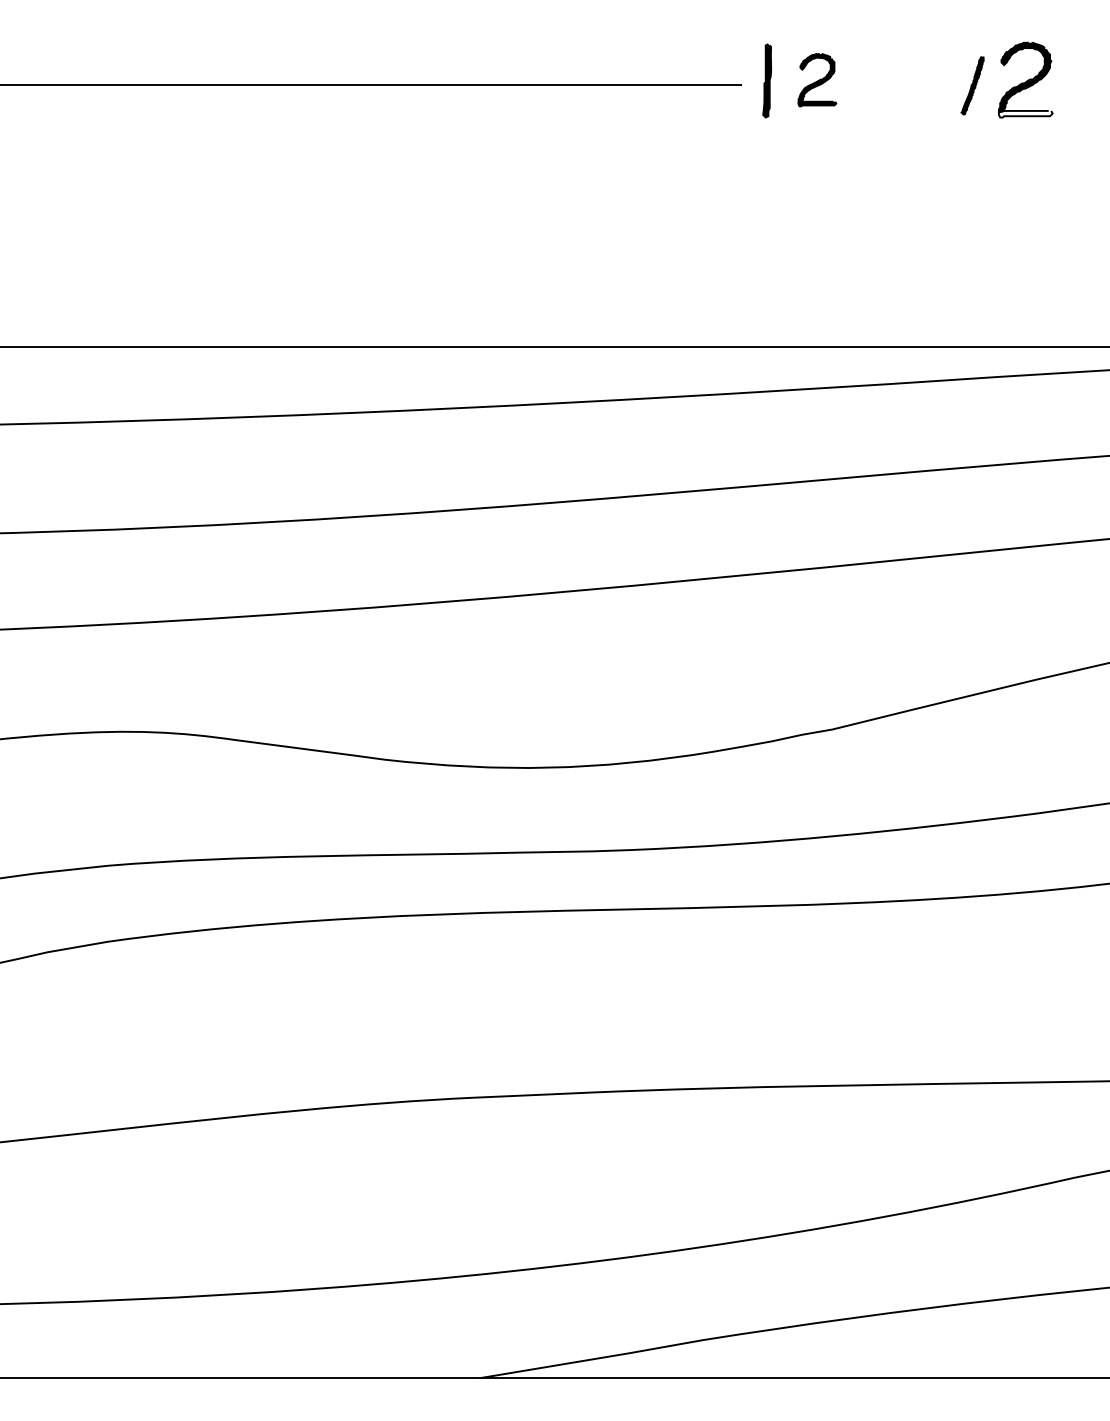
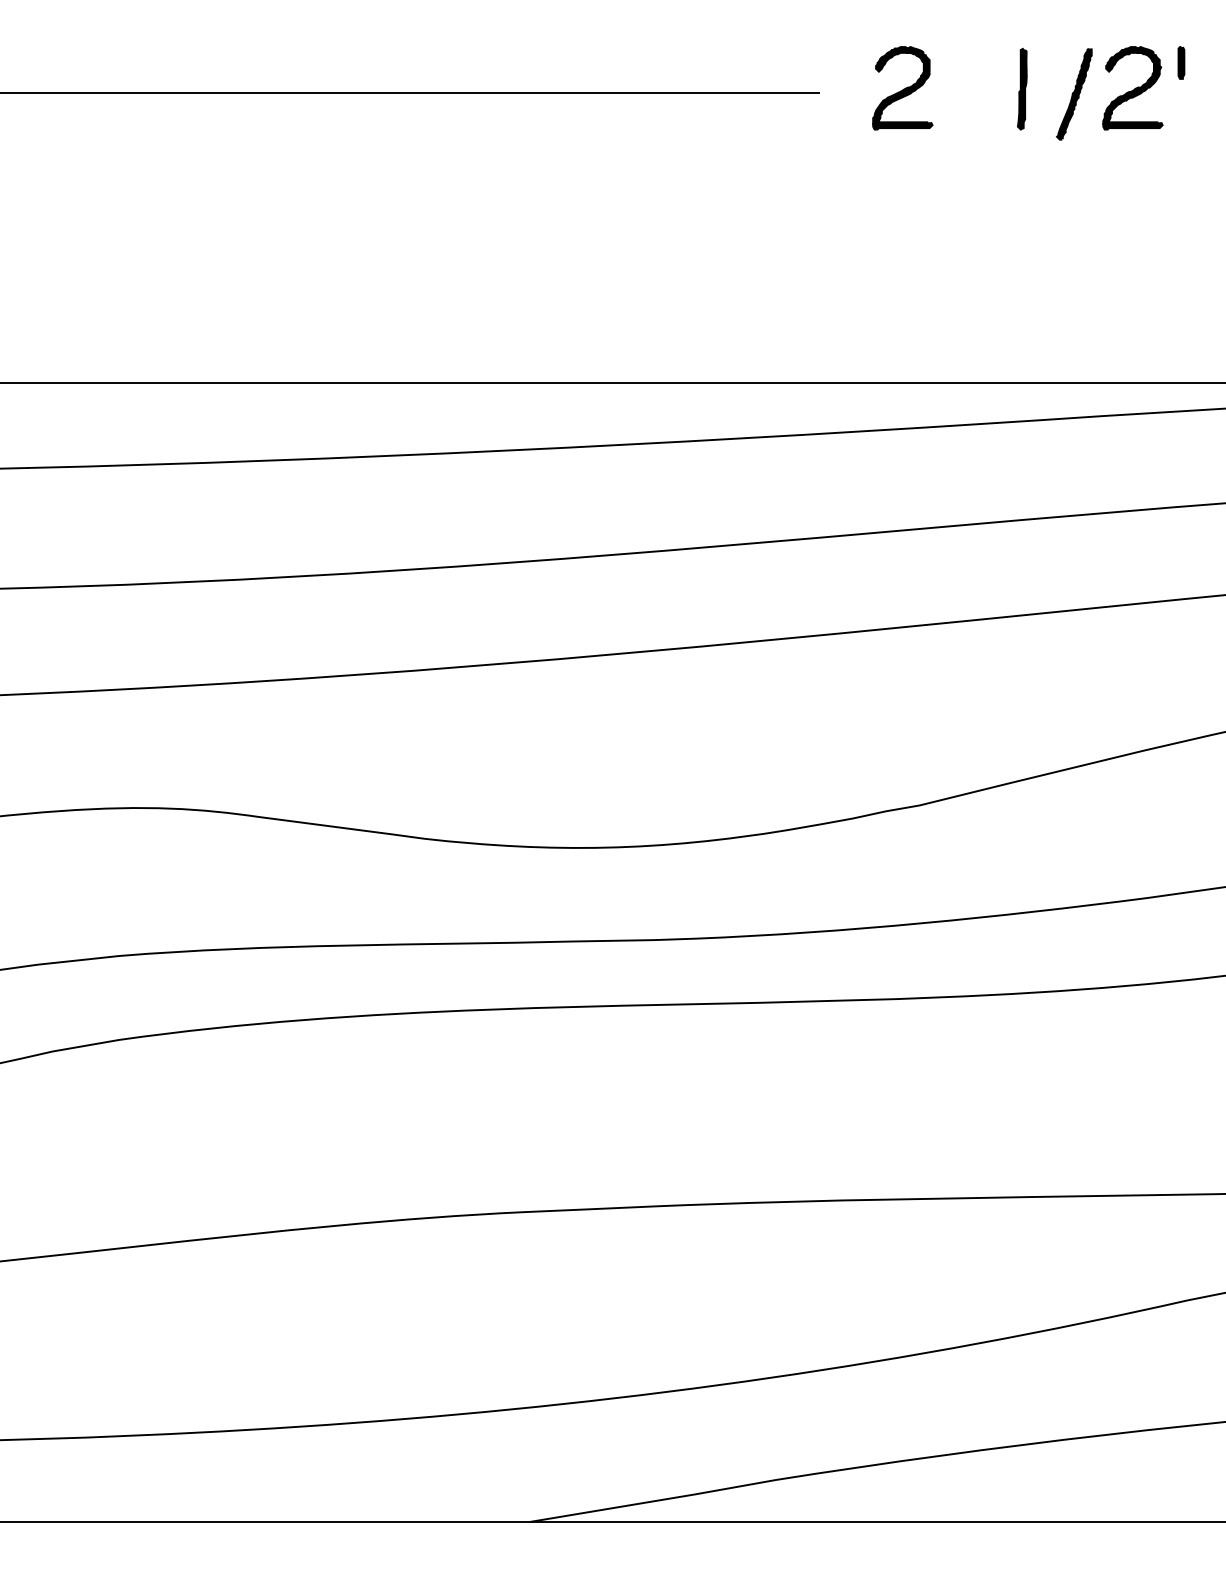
part: (1069, 56) -> (1181, 62), added
part: (817, 80) -> (902, 88), size x1.43
part: (767, 81) -> (1022, 89), moved
part: (971, 85) -> (1073, 94), size x1.43
fill: (1025, 113) -> (1132, 125), added

